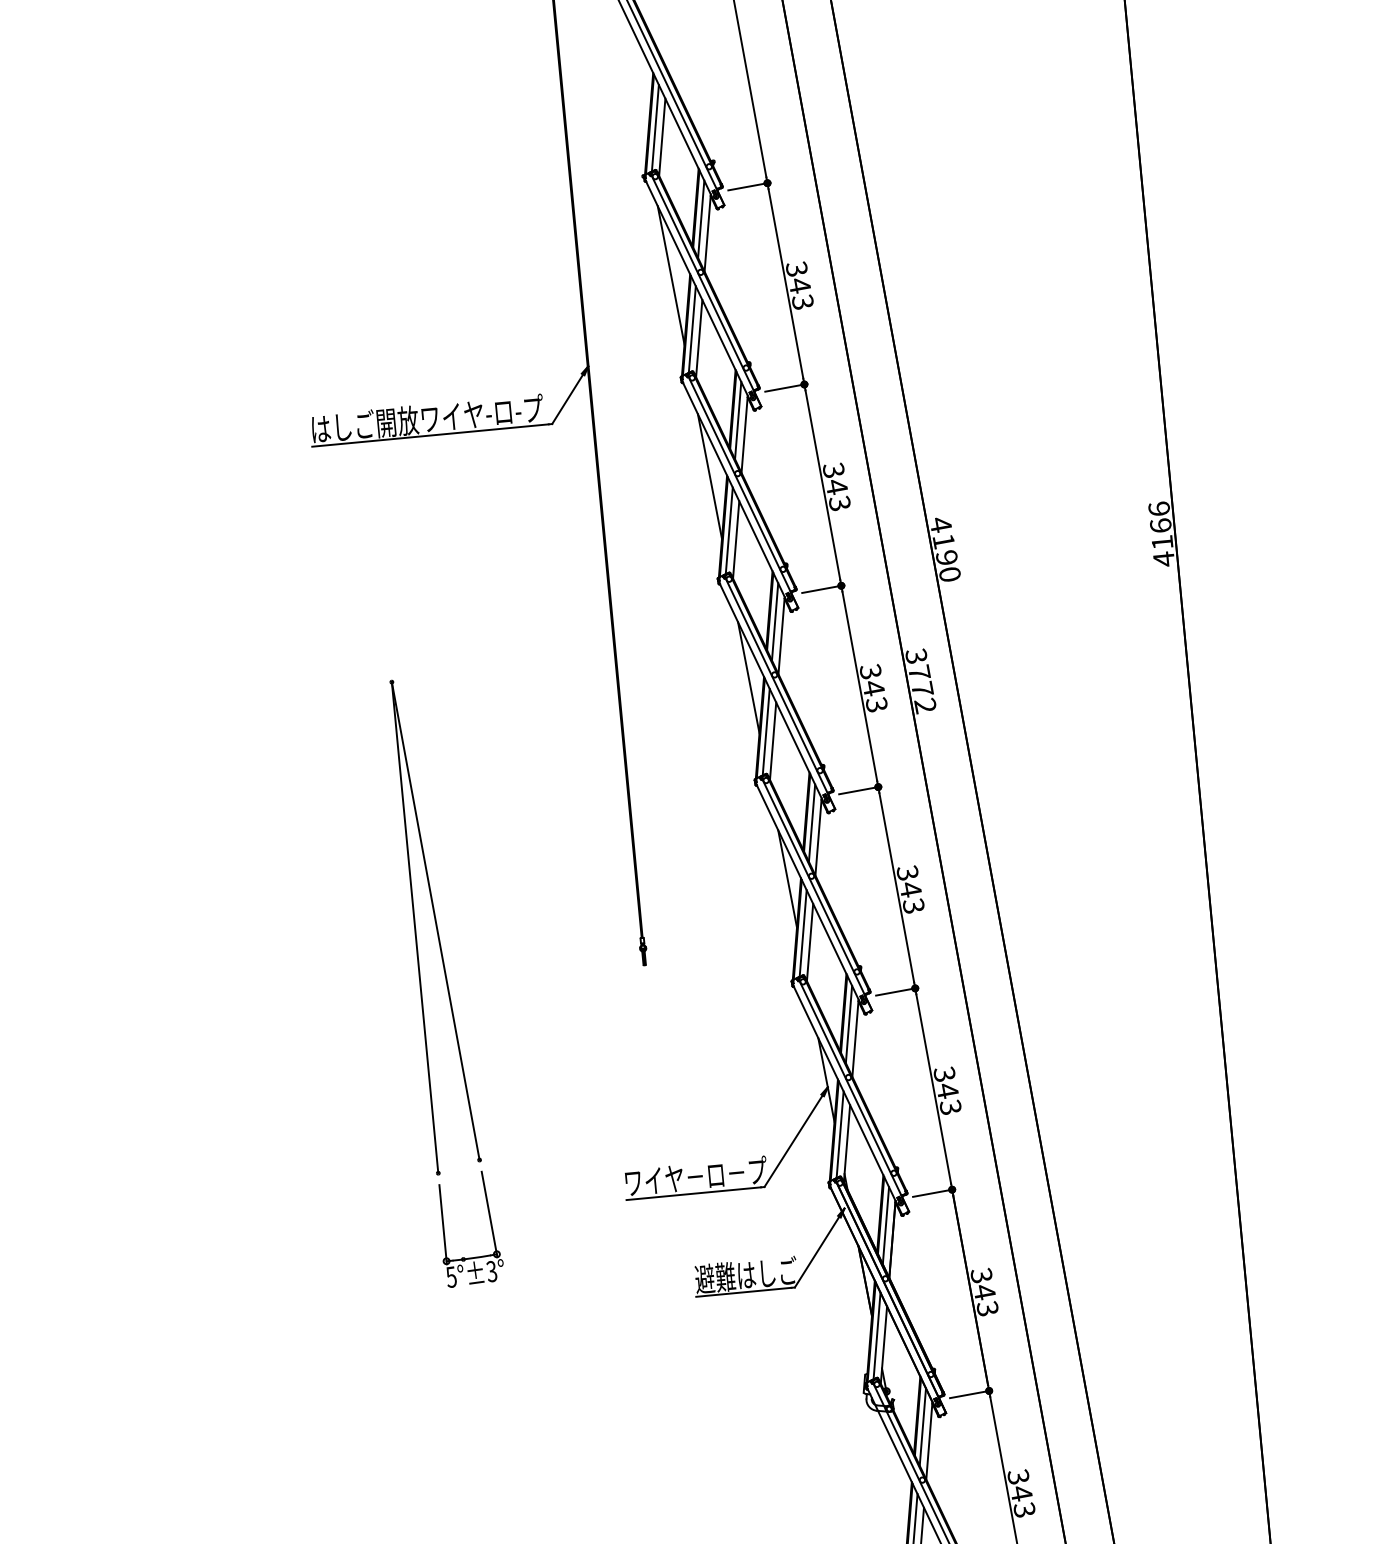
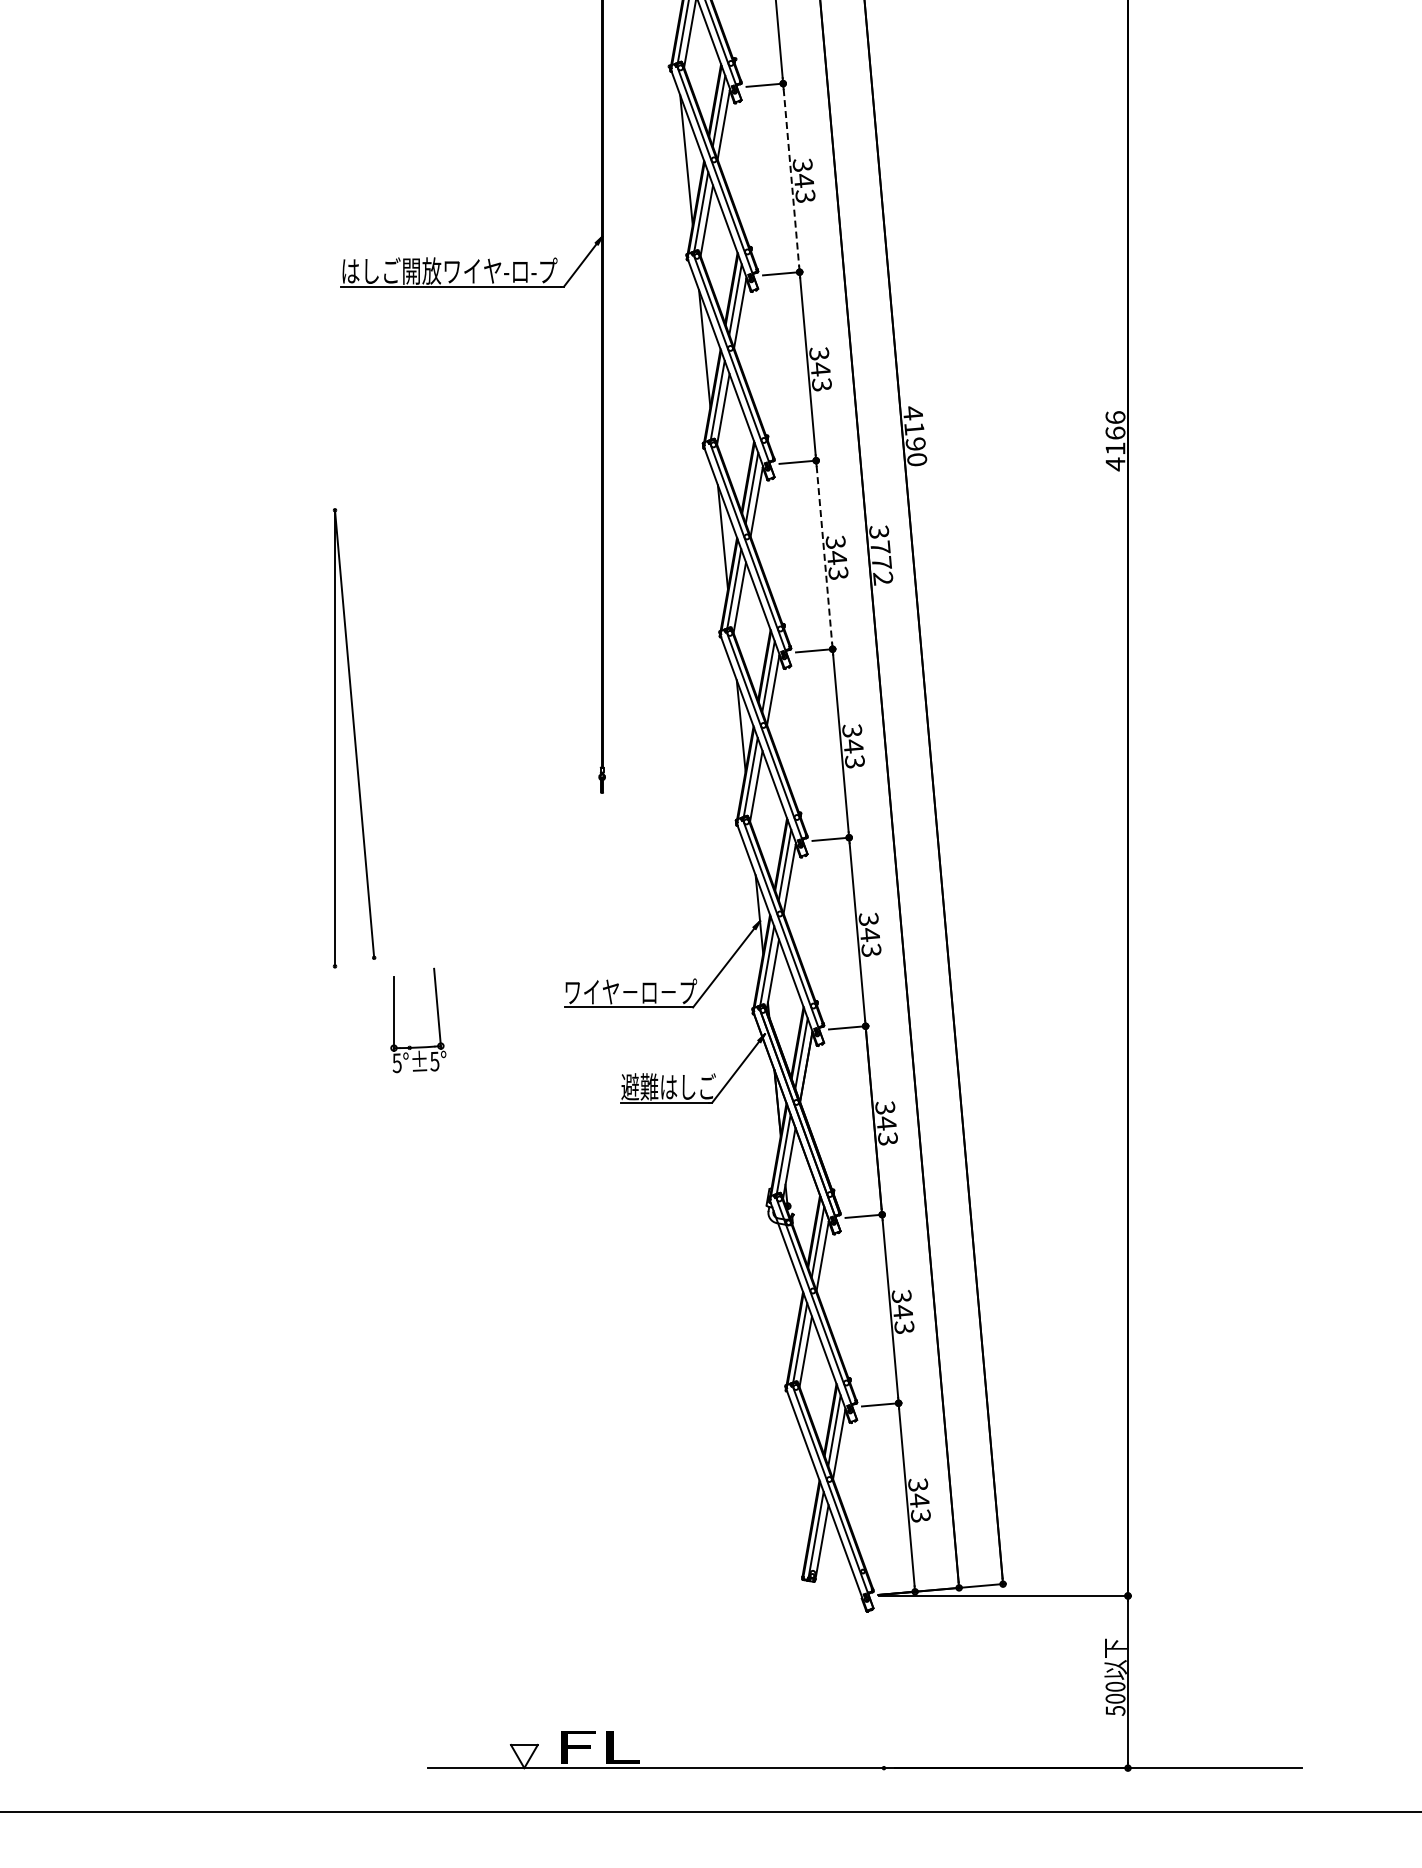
line: (786, 284) -> (791, 178), solid -> dashed
line: (859, 687) -> (824, 555), solid -> dashed
part: (436, 925) -> (354, 738), moved
text: (491, 1270) -> (434, 1060), 5°±3° -> 5°±5°

